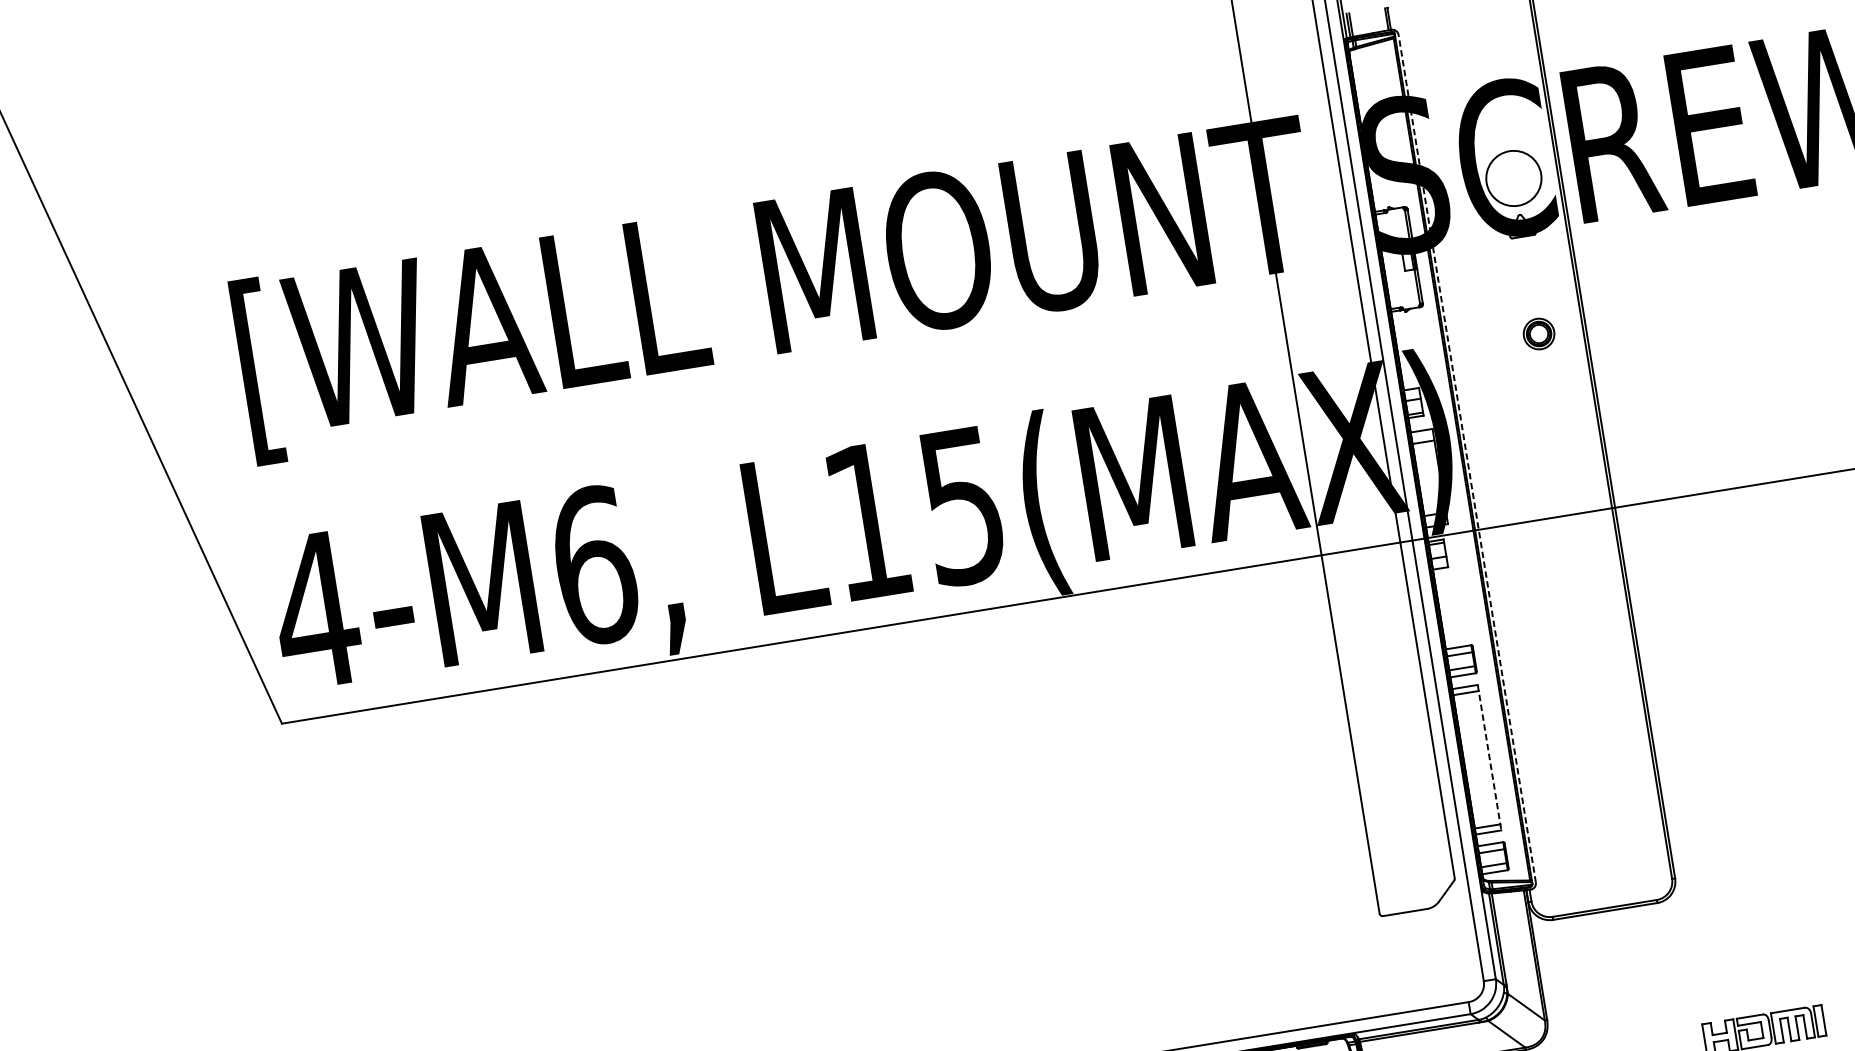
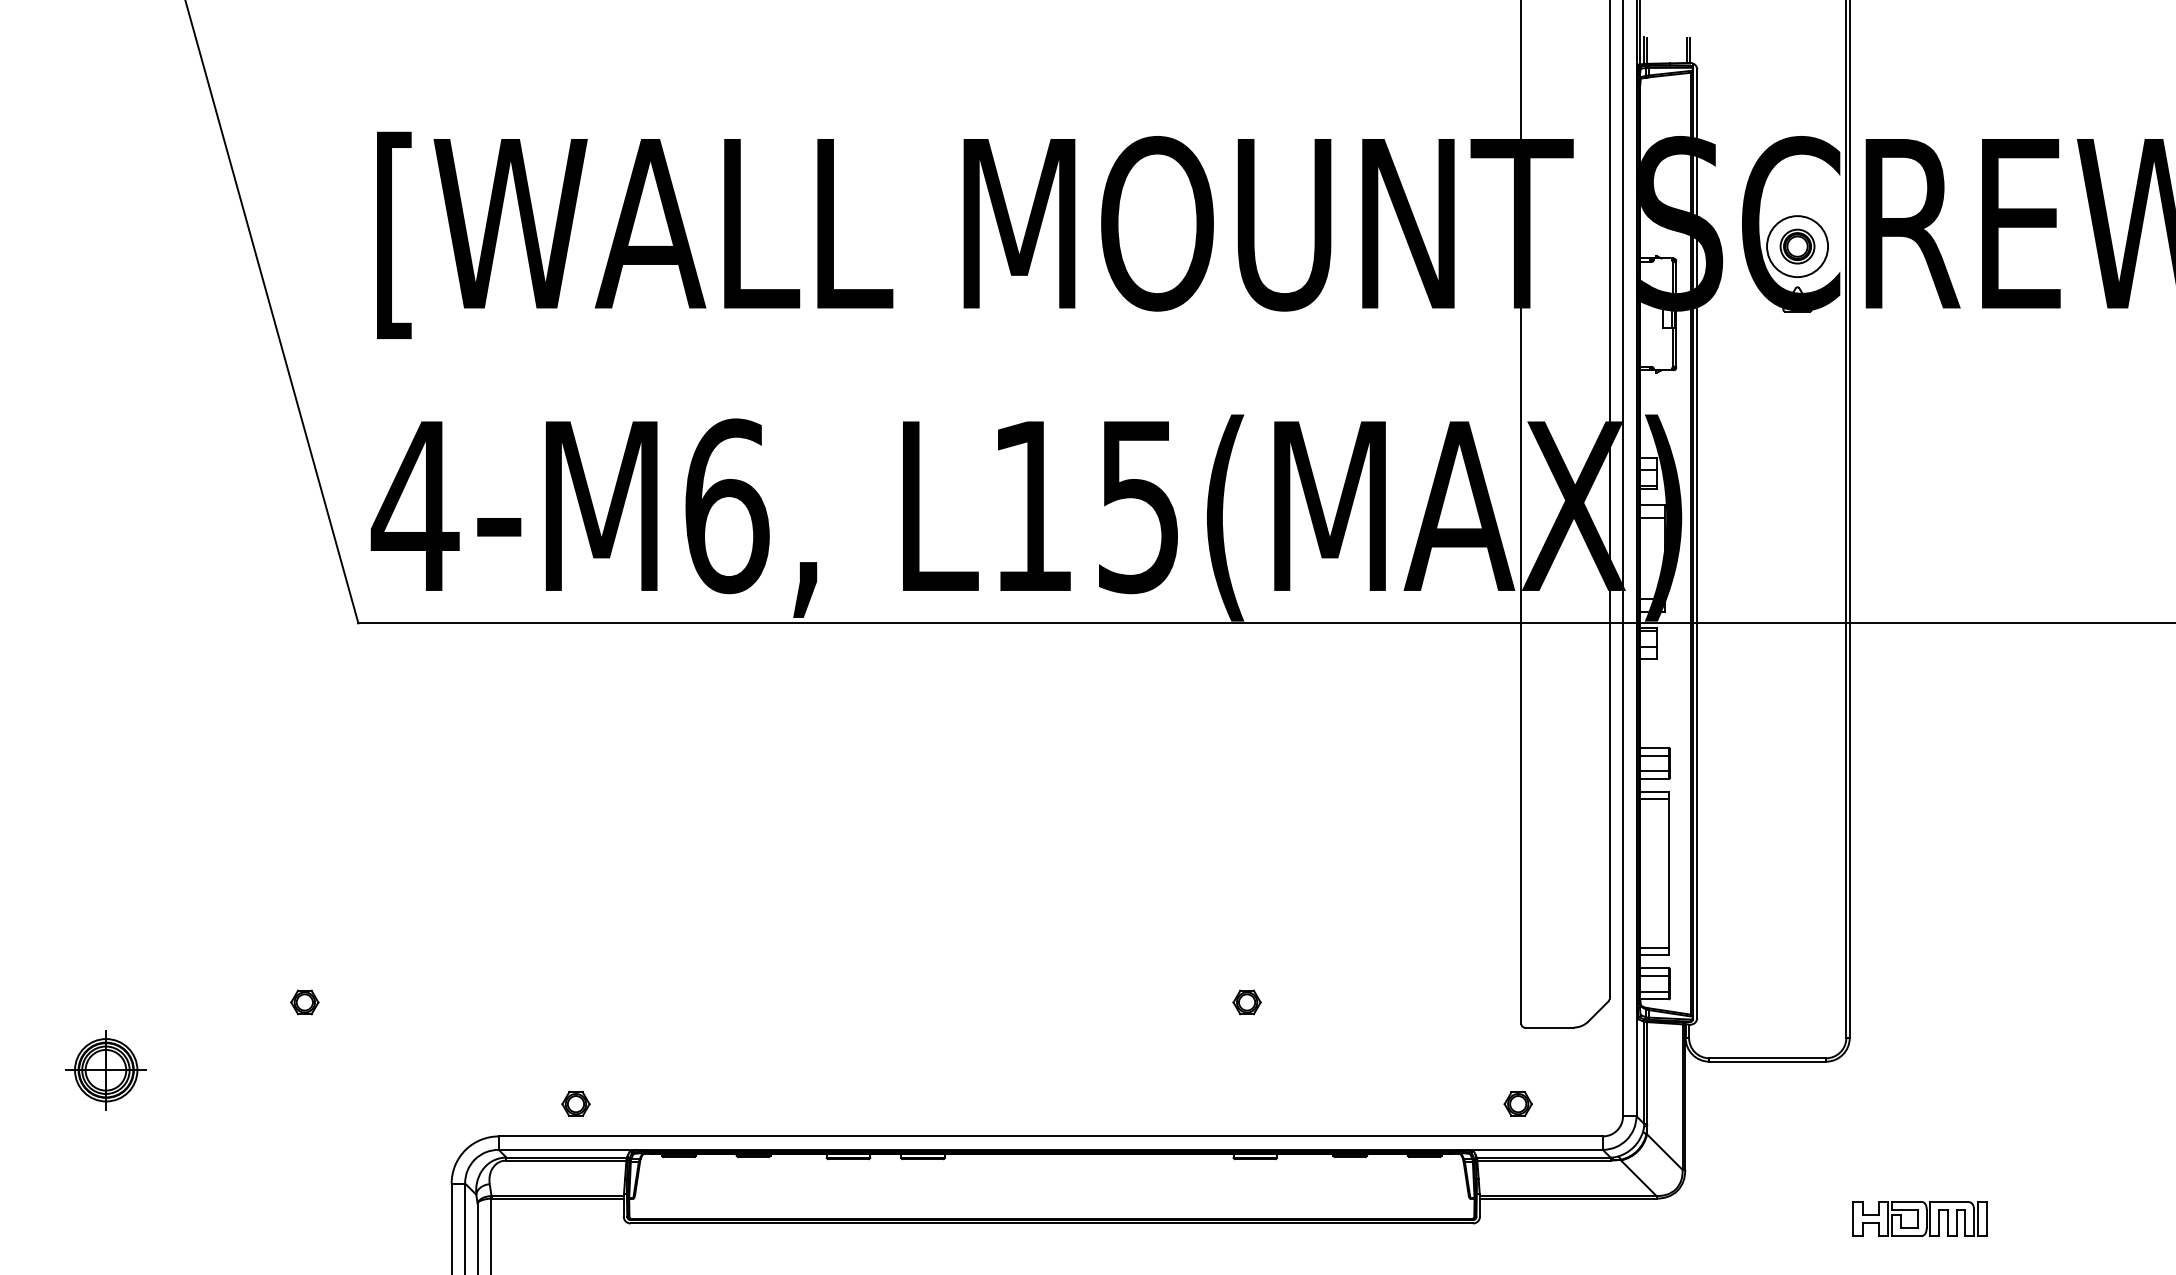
part: (1539, 333) -> (1797, 246), moved
line: (1467, 458) -> (1697, 543), dashed -> solid
line: (1489, 758) -> (1668, 874), dashed -> solid
part: (1130, 934) -> (1246, 1002), added
part: (1387, 985) -> (1517, 1103), added

